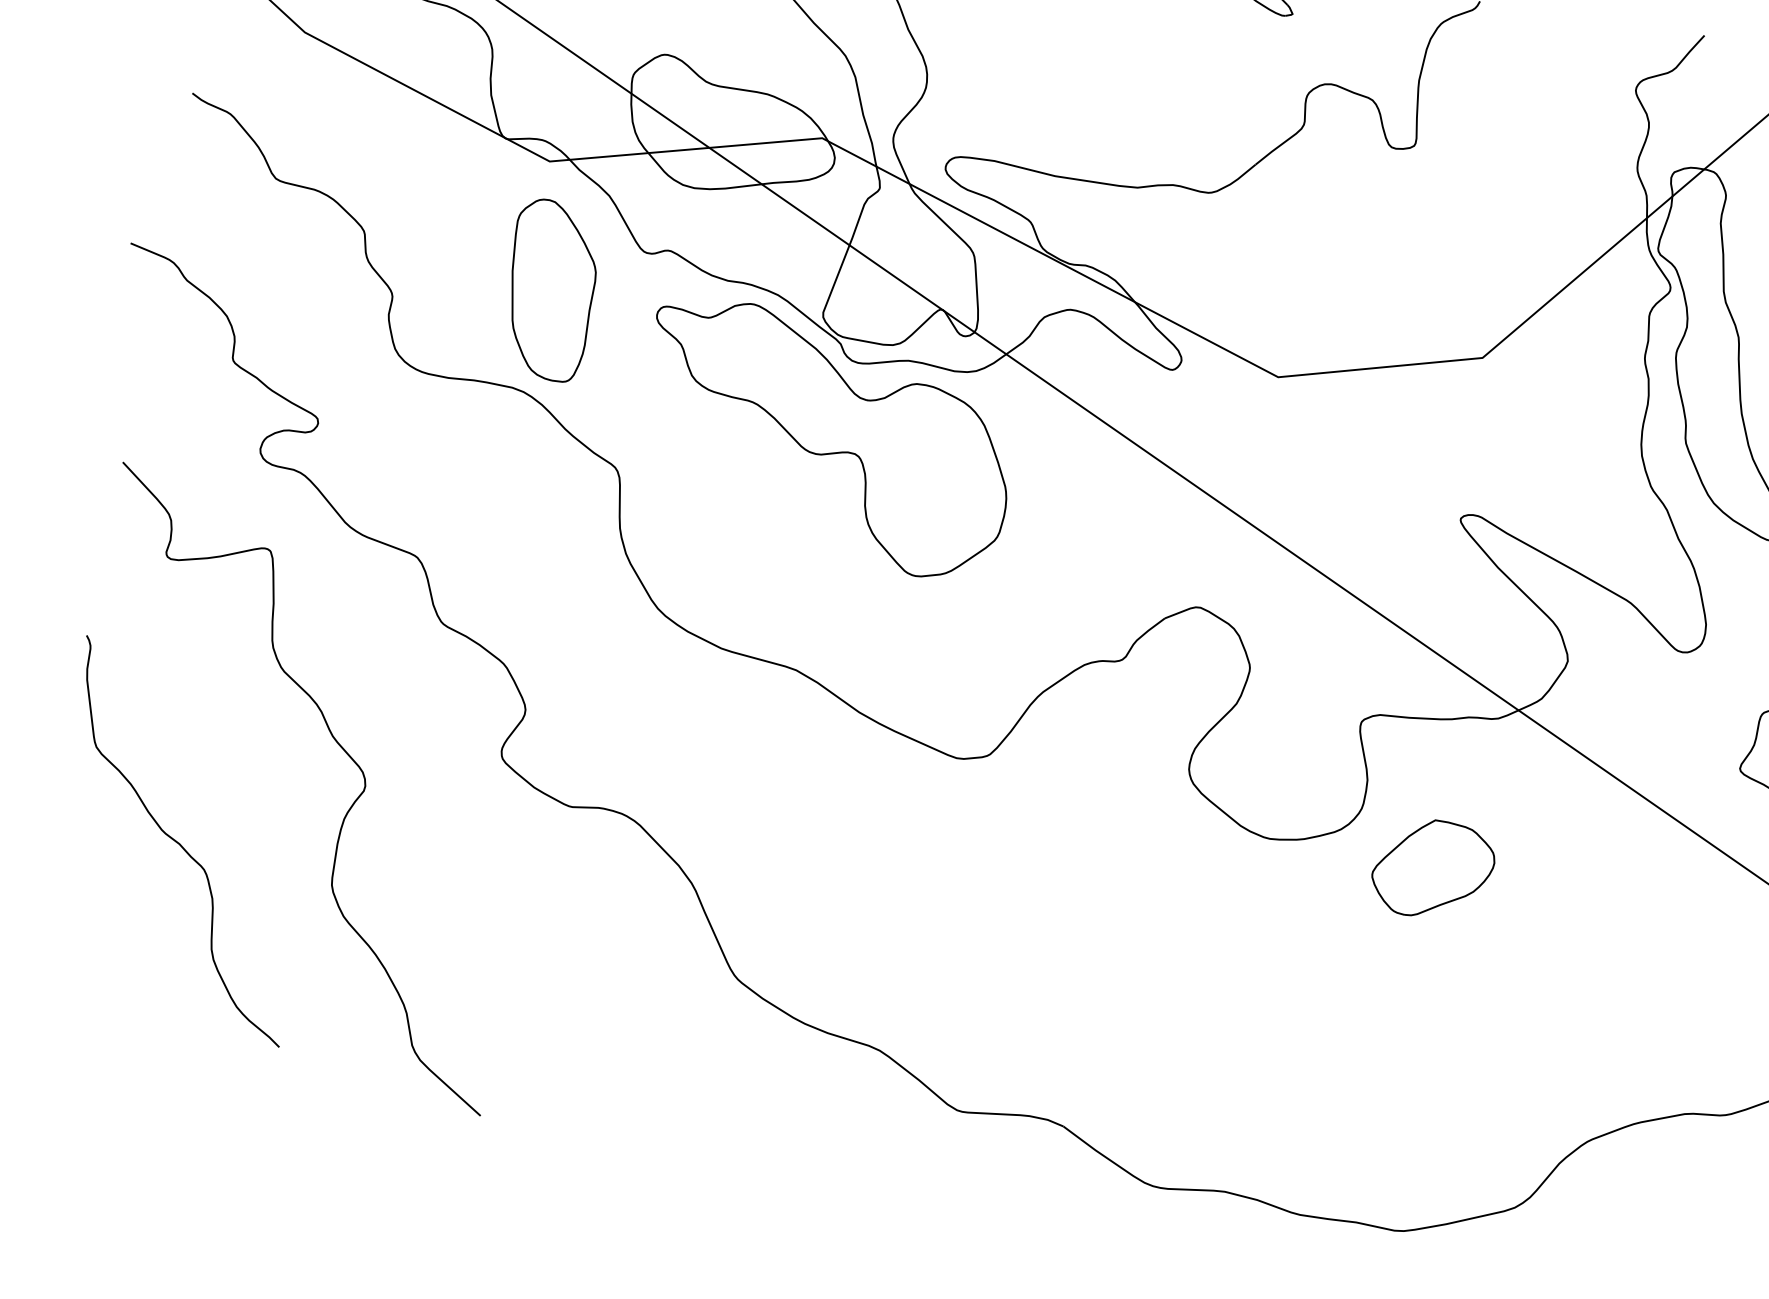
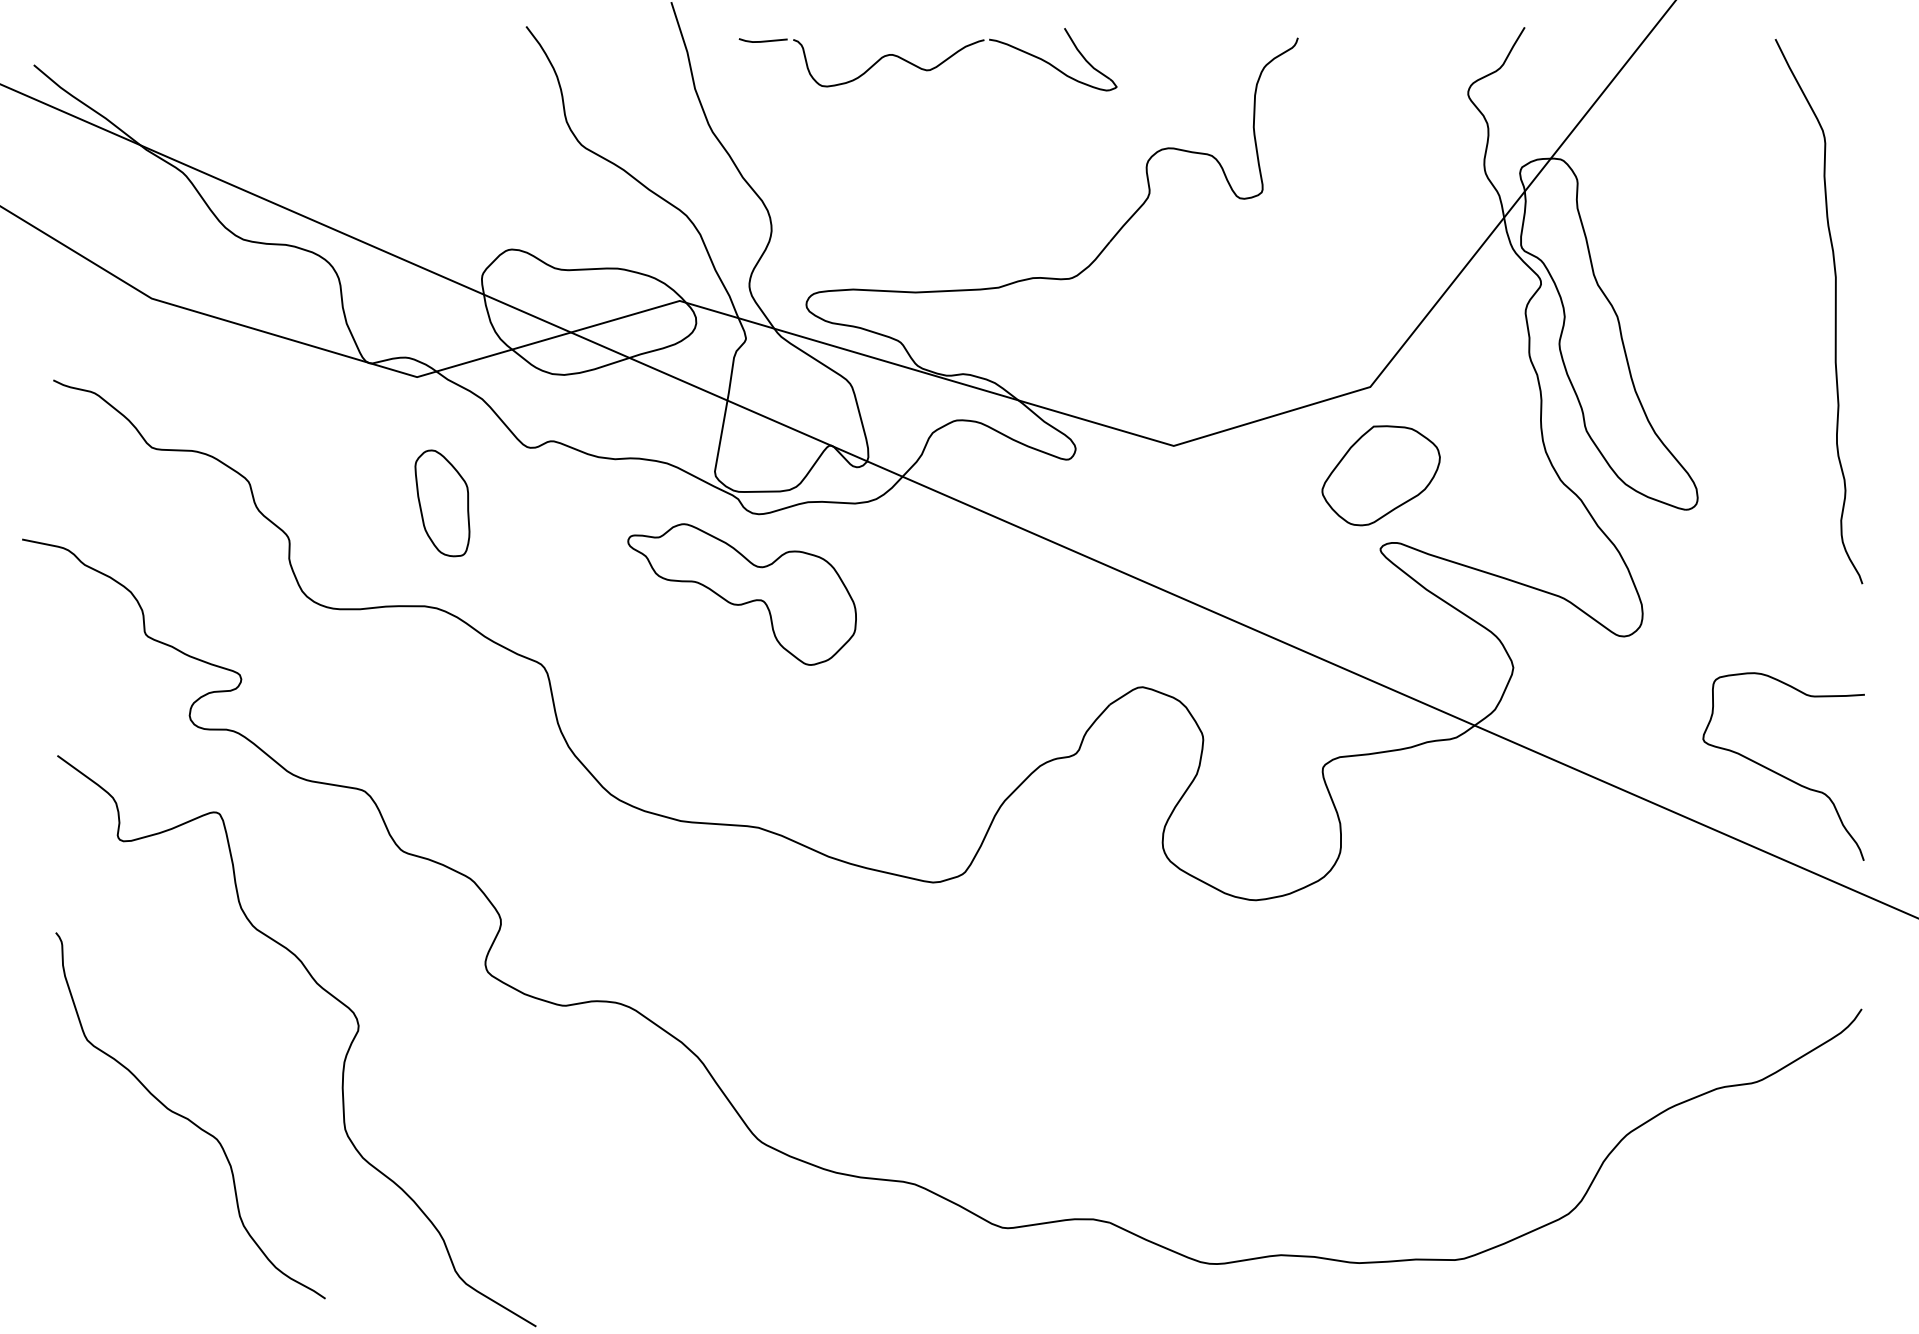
part: (549, 290) -> (442, 503), size x0.6
part: (825, 438) -> (741, 594), size x0.6
part: (1432, 869) -> (1380, 475), moved

